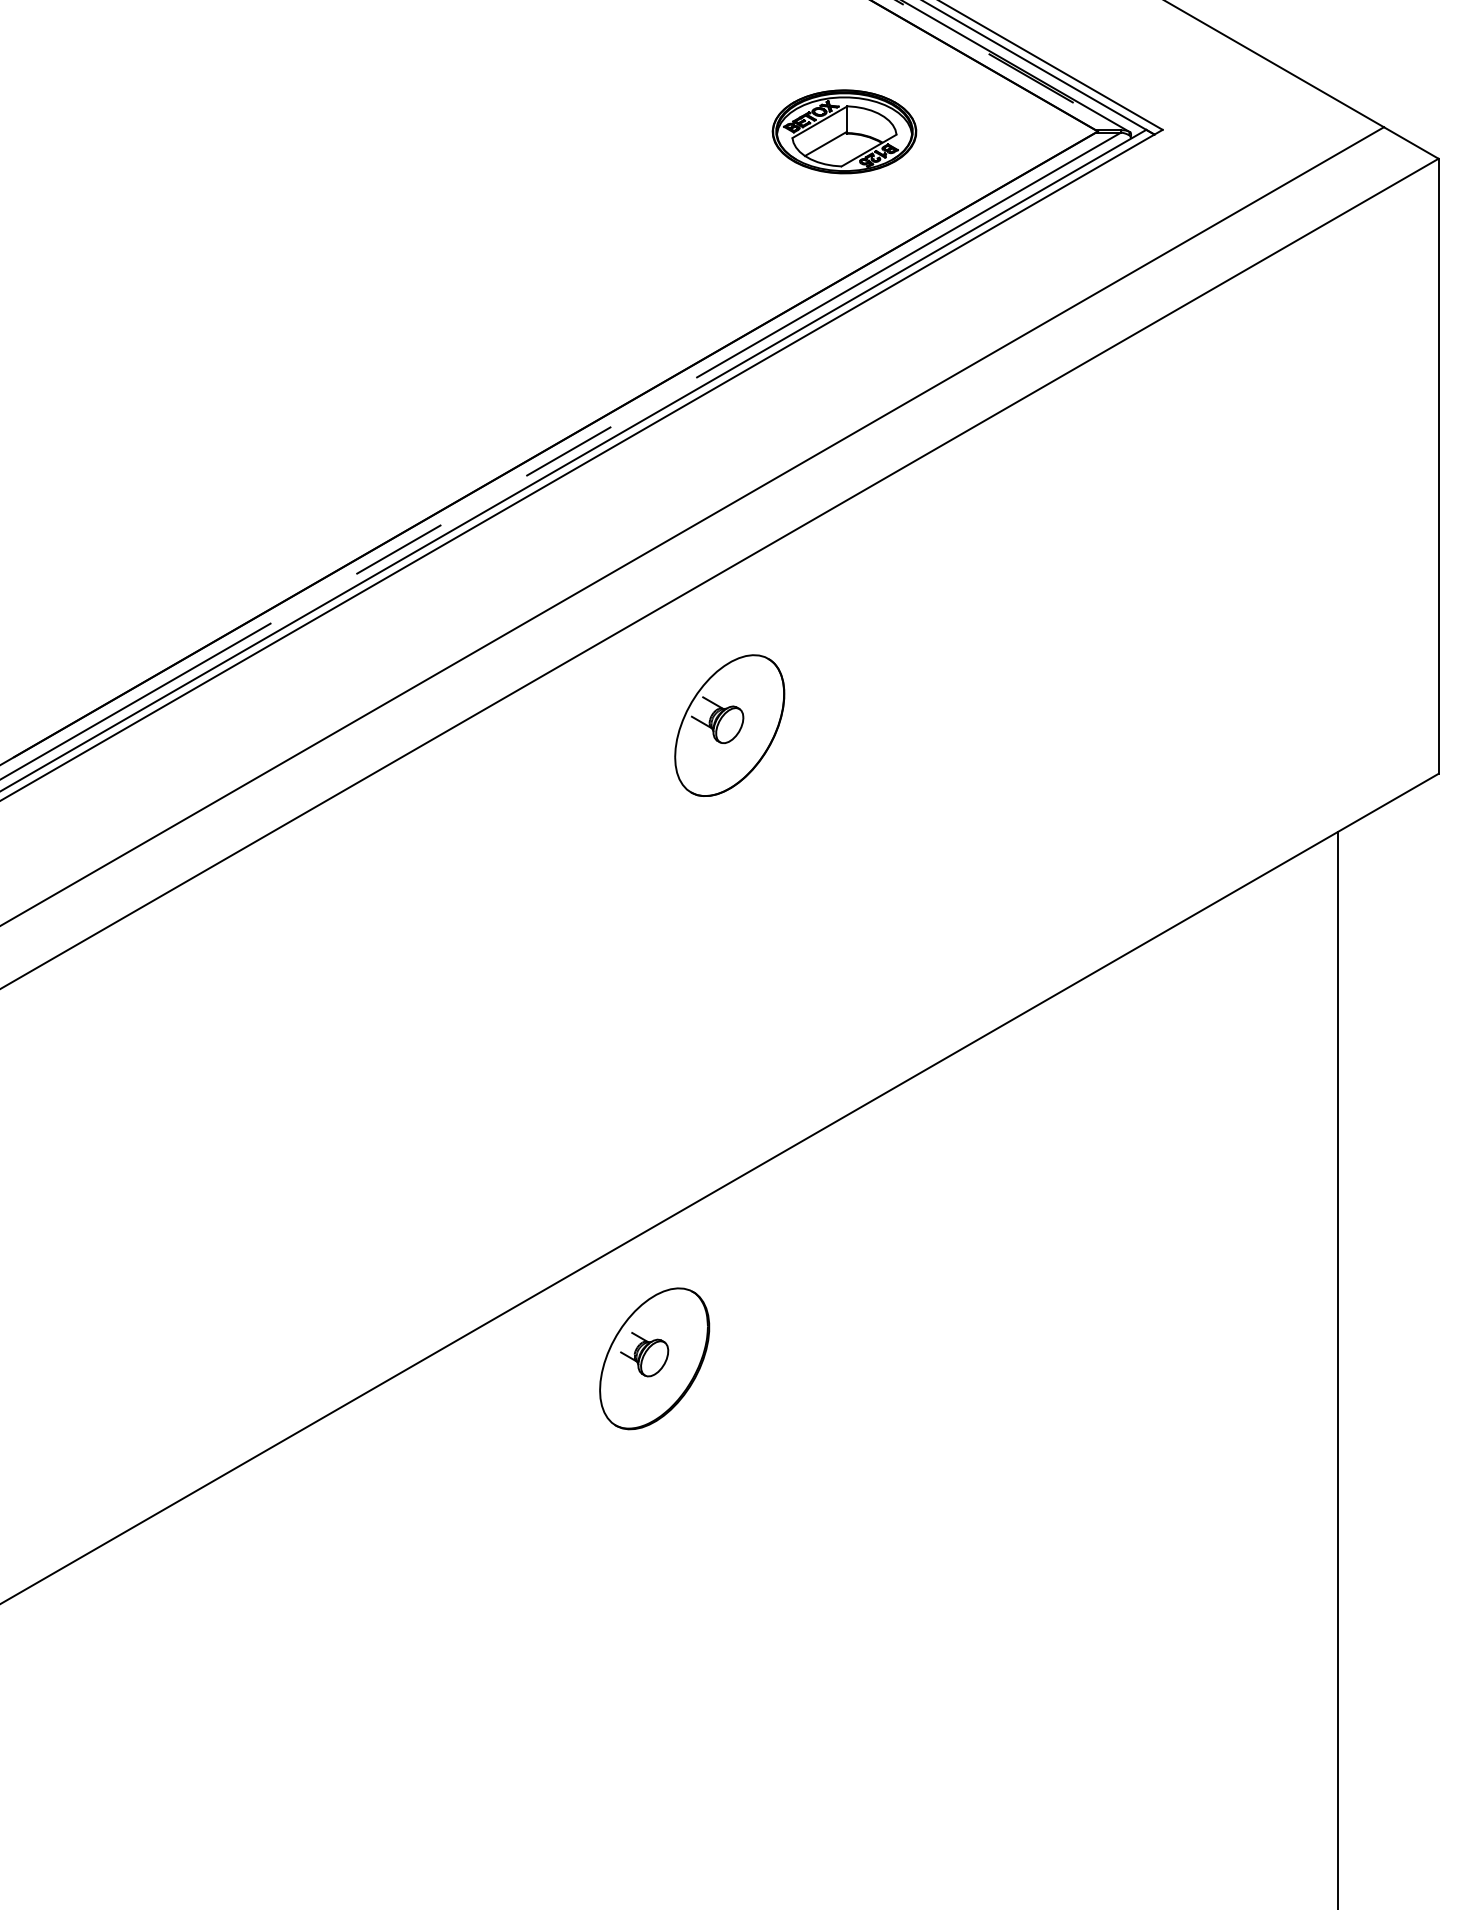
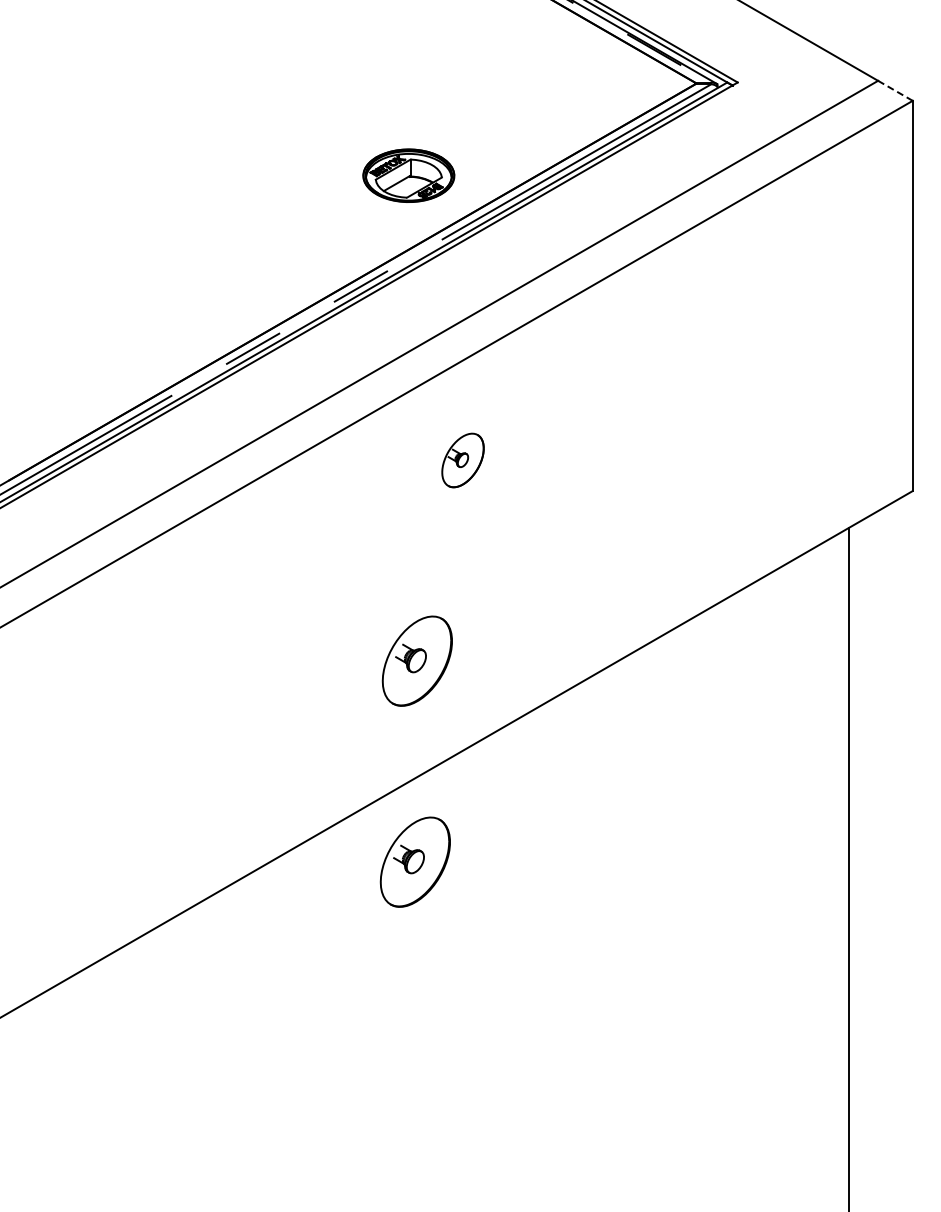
part: (843, 131) -> (408, 175), moved
line: (1411, 144) -> (895, 91), solid -> dashed
part: (728, 725) -> (462, 460), size x0.6
part: (656, 1040) -> (416, 660), added

